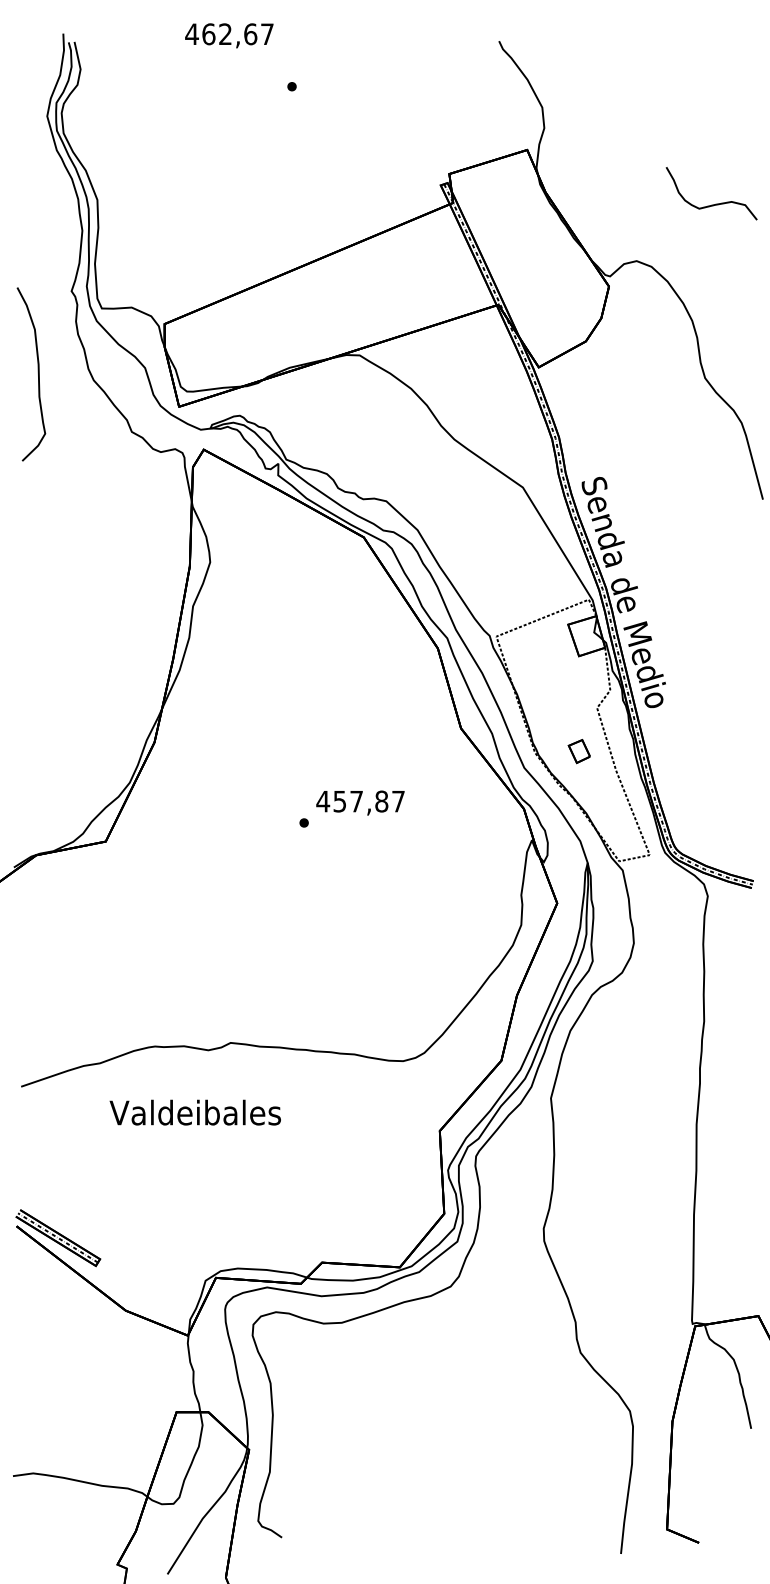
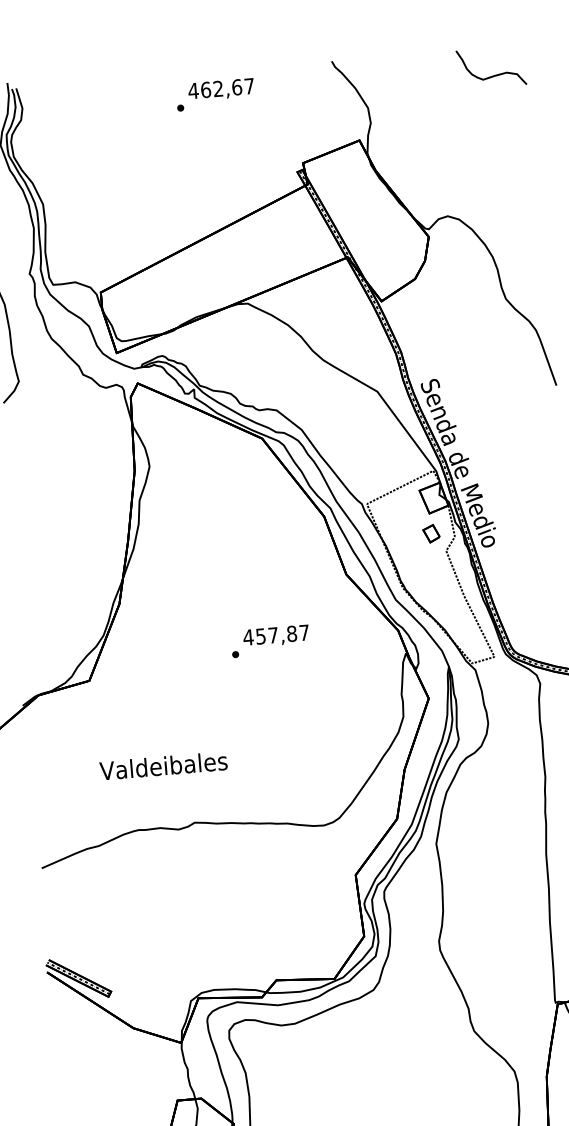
text: (229, 35) -> (221, 89), moved
curve: (715, 203) -> (494, 74), moved
part: (578, 751) -> (430, 533), moved
text: (194, 1112) -> (162, 765), moved

